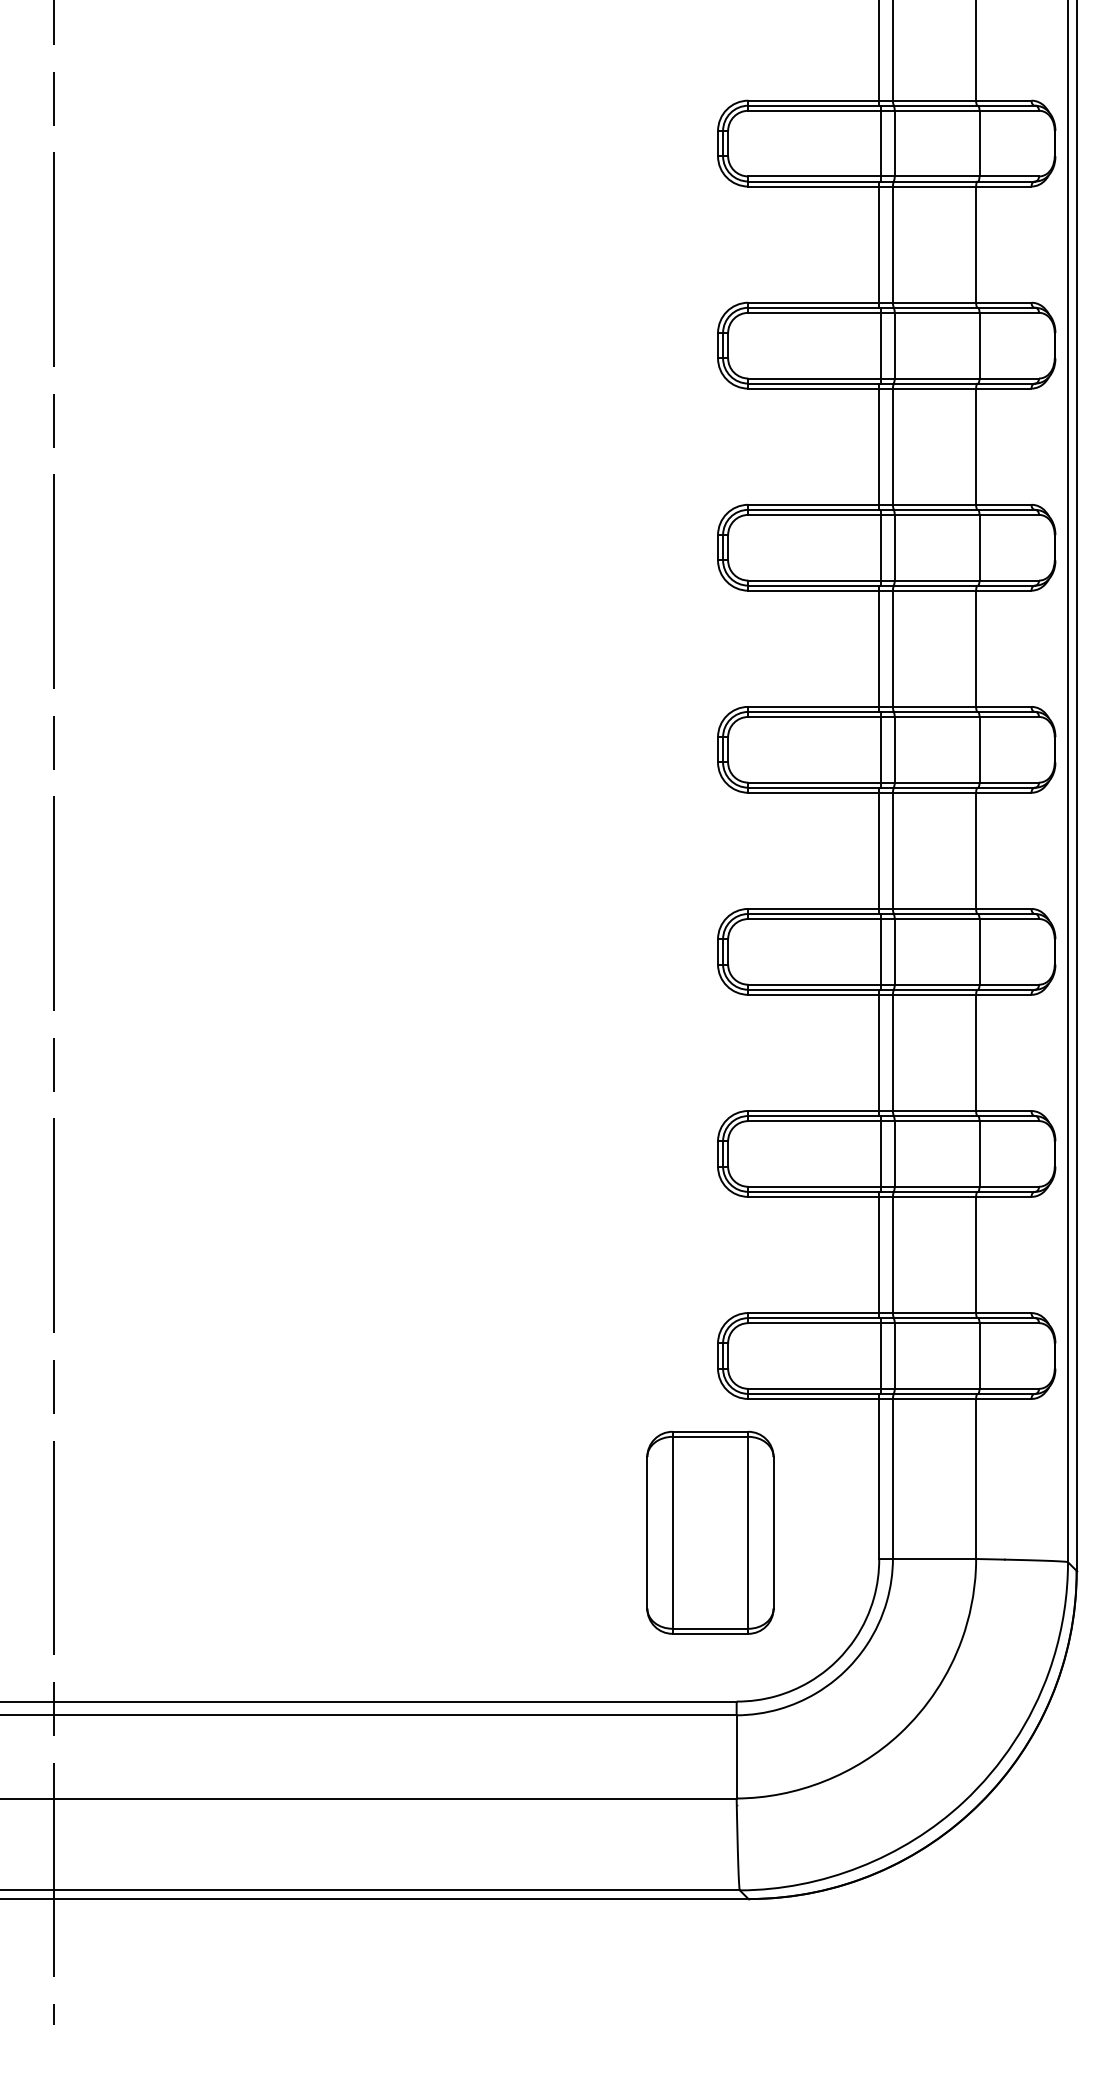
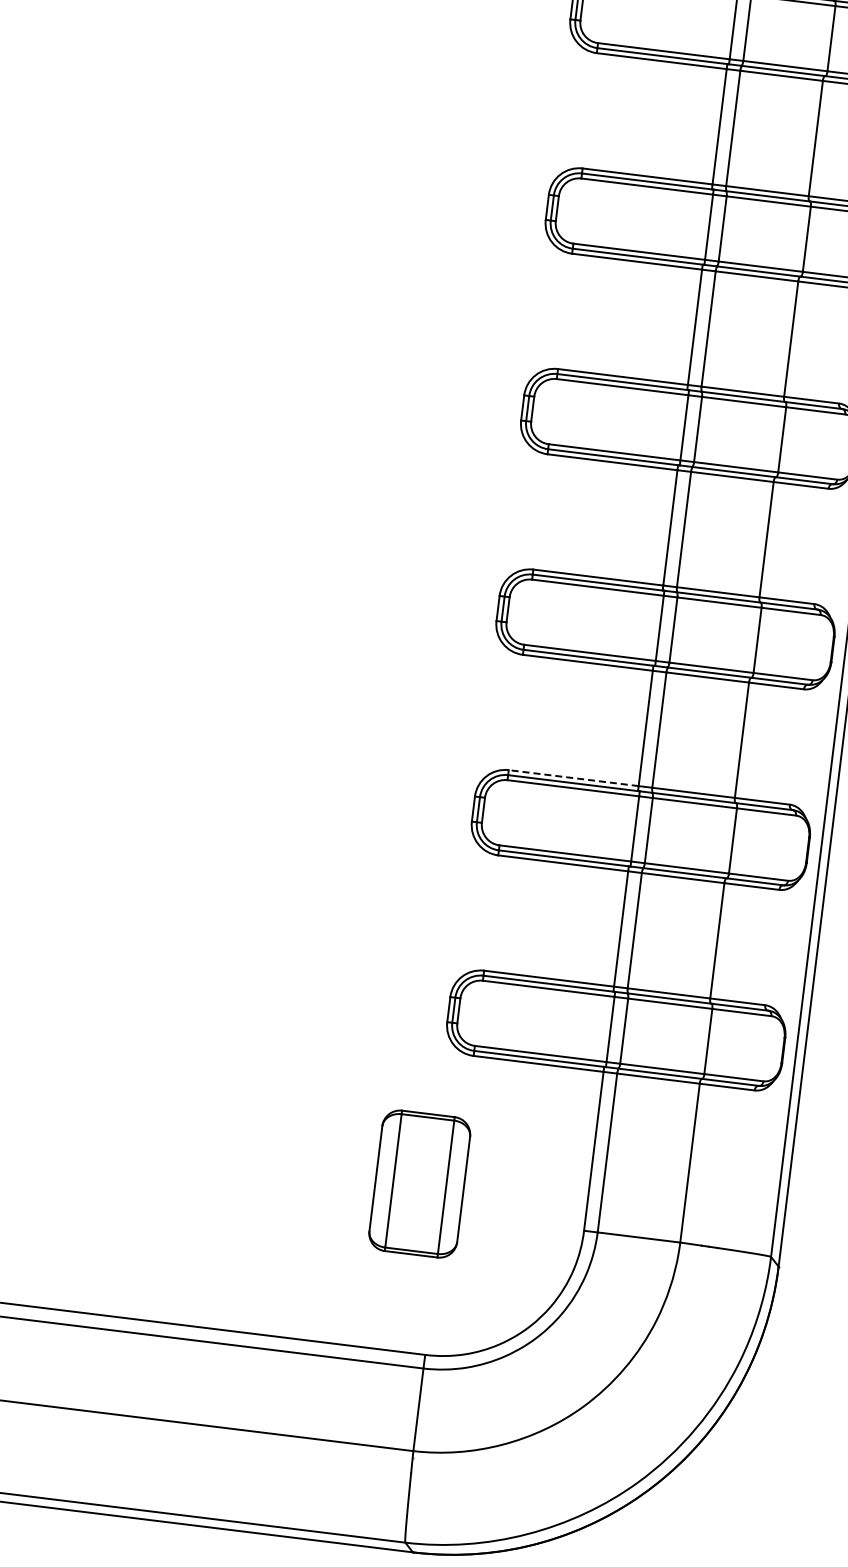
line: (813, 1111) -> (573, 778), solid -> dashed
part: (710, 1532) -> (419, 1183), size x0.7

